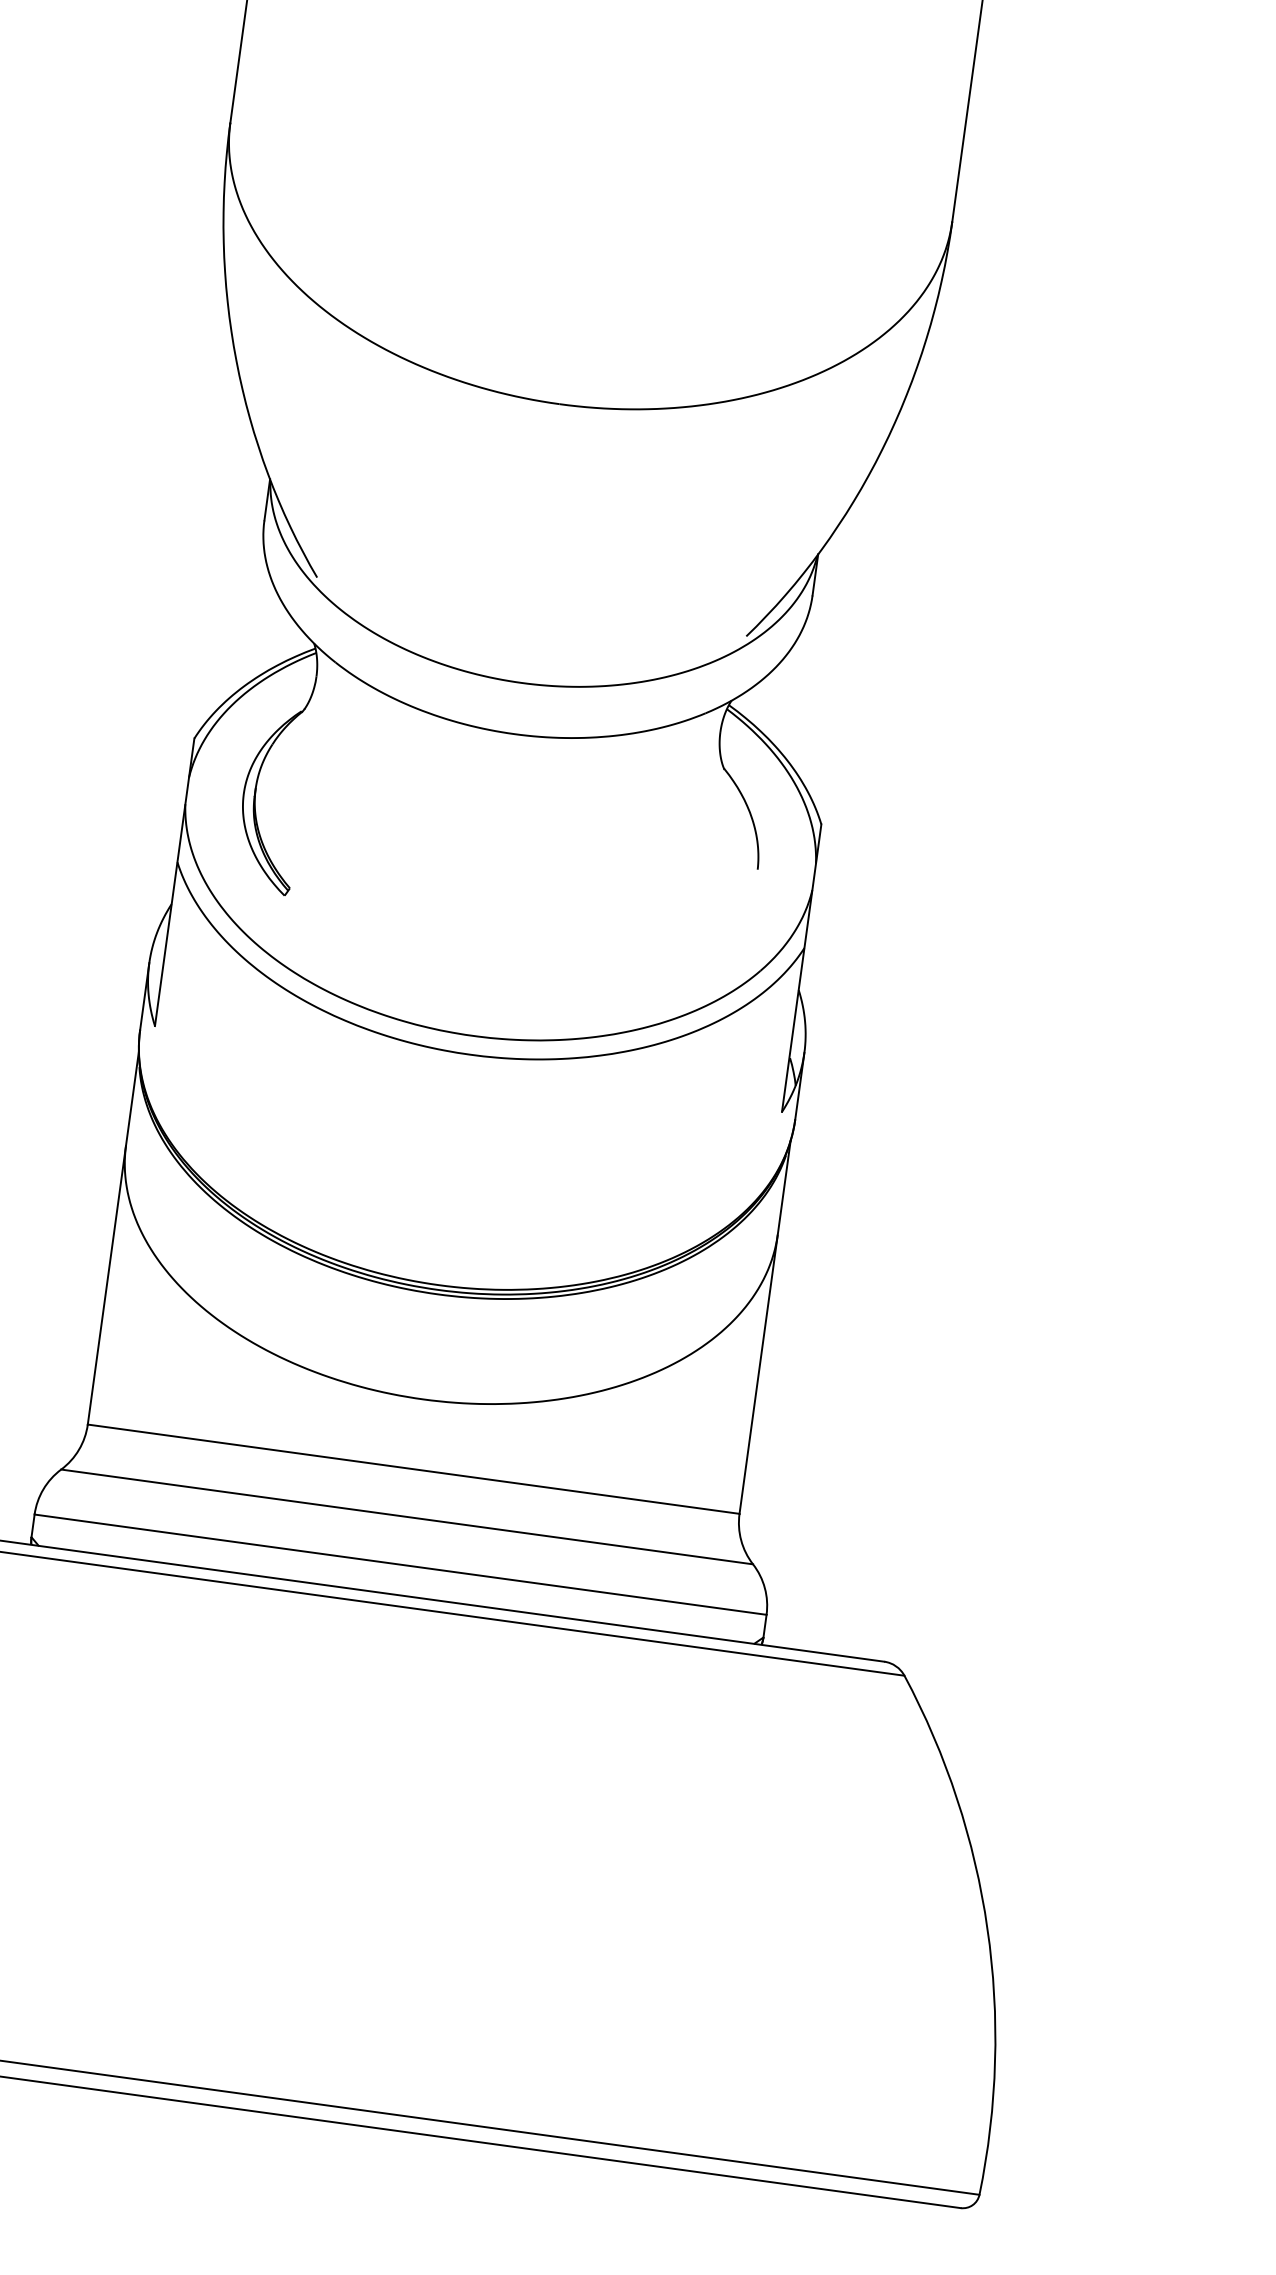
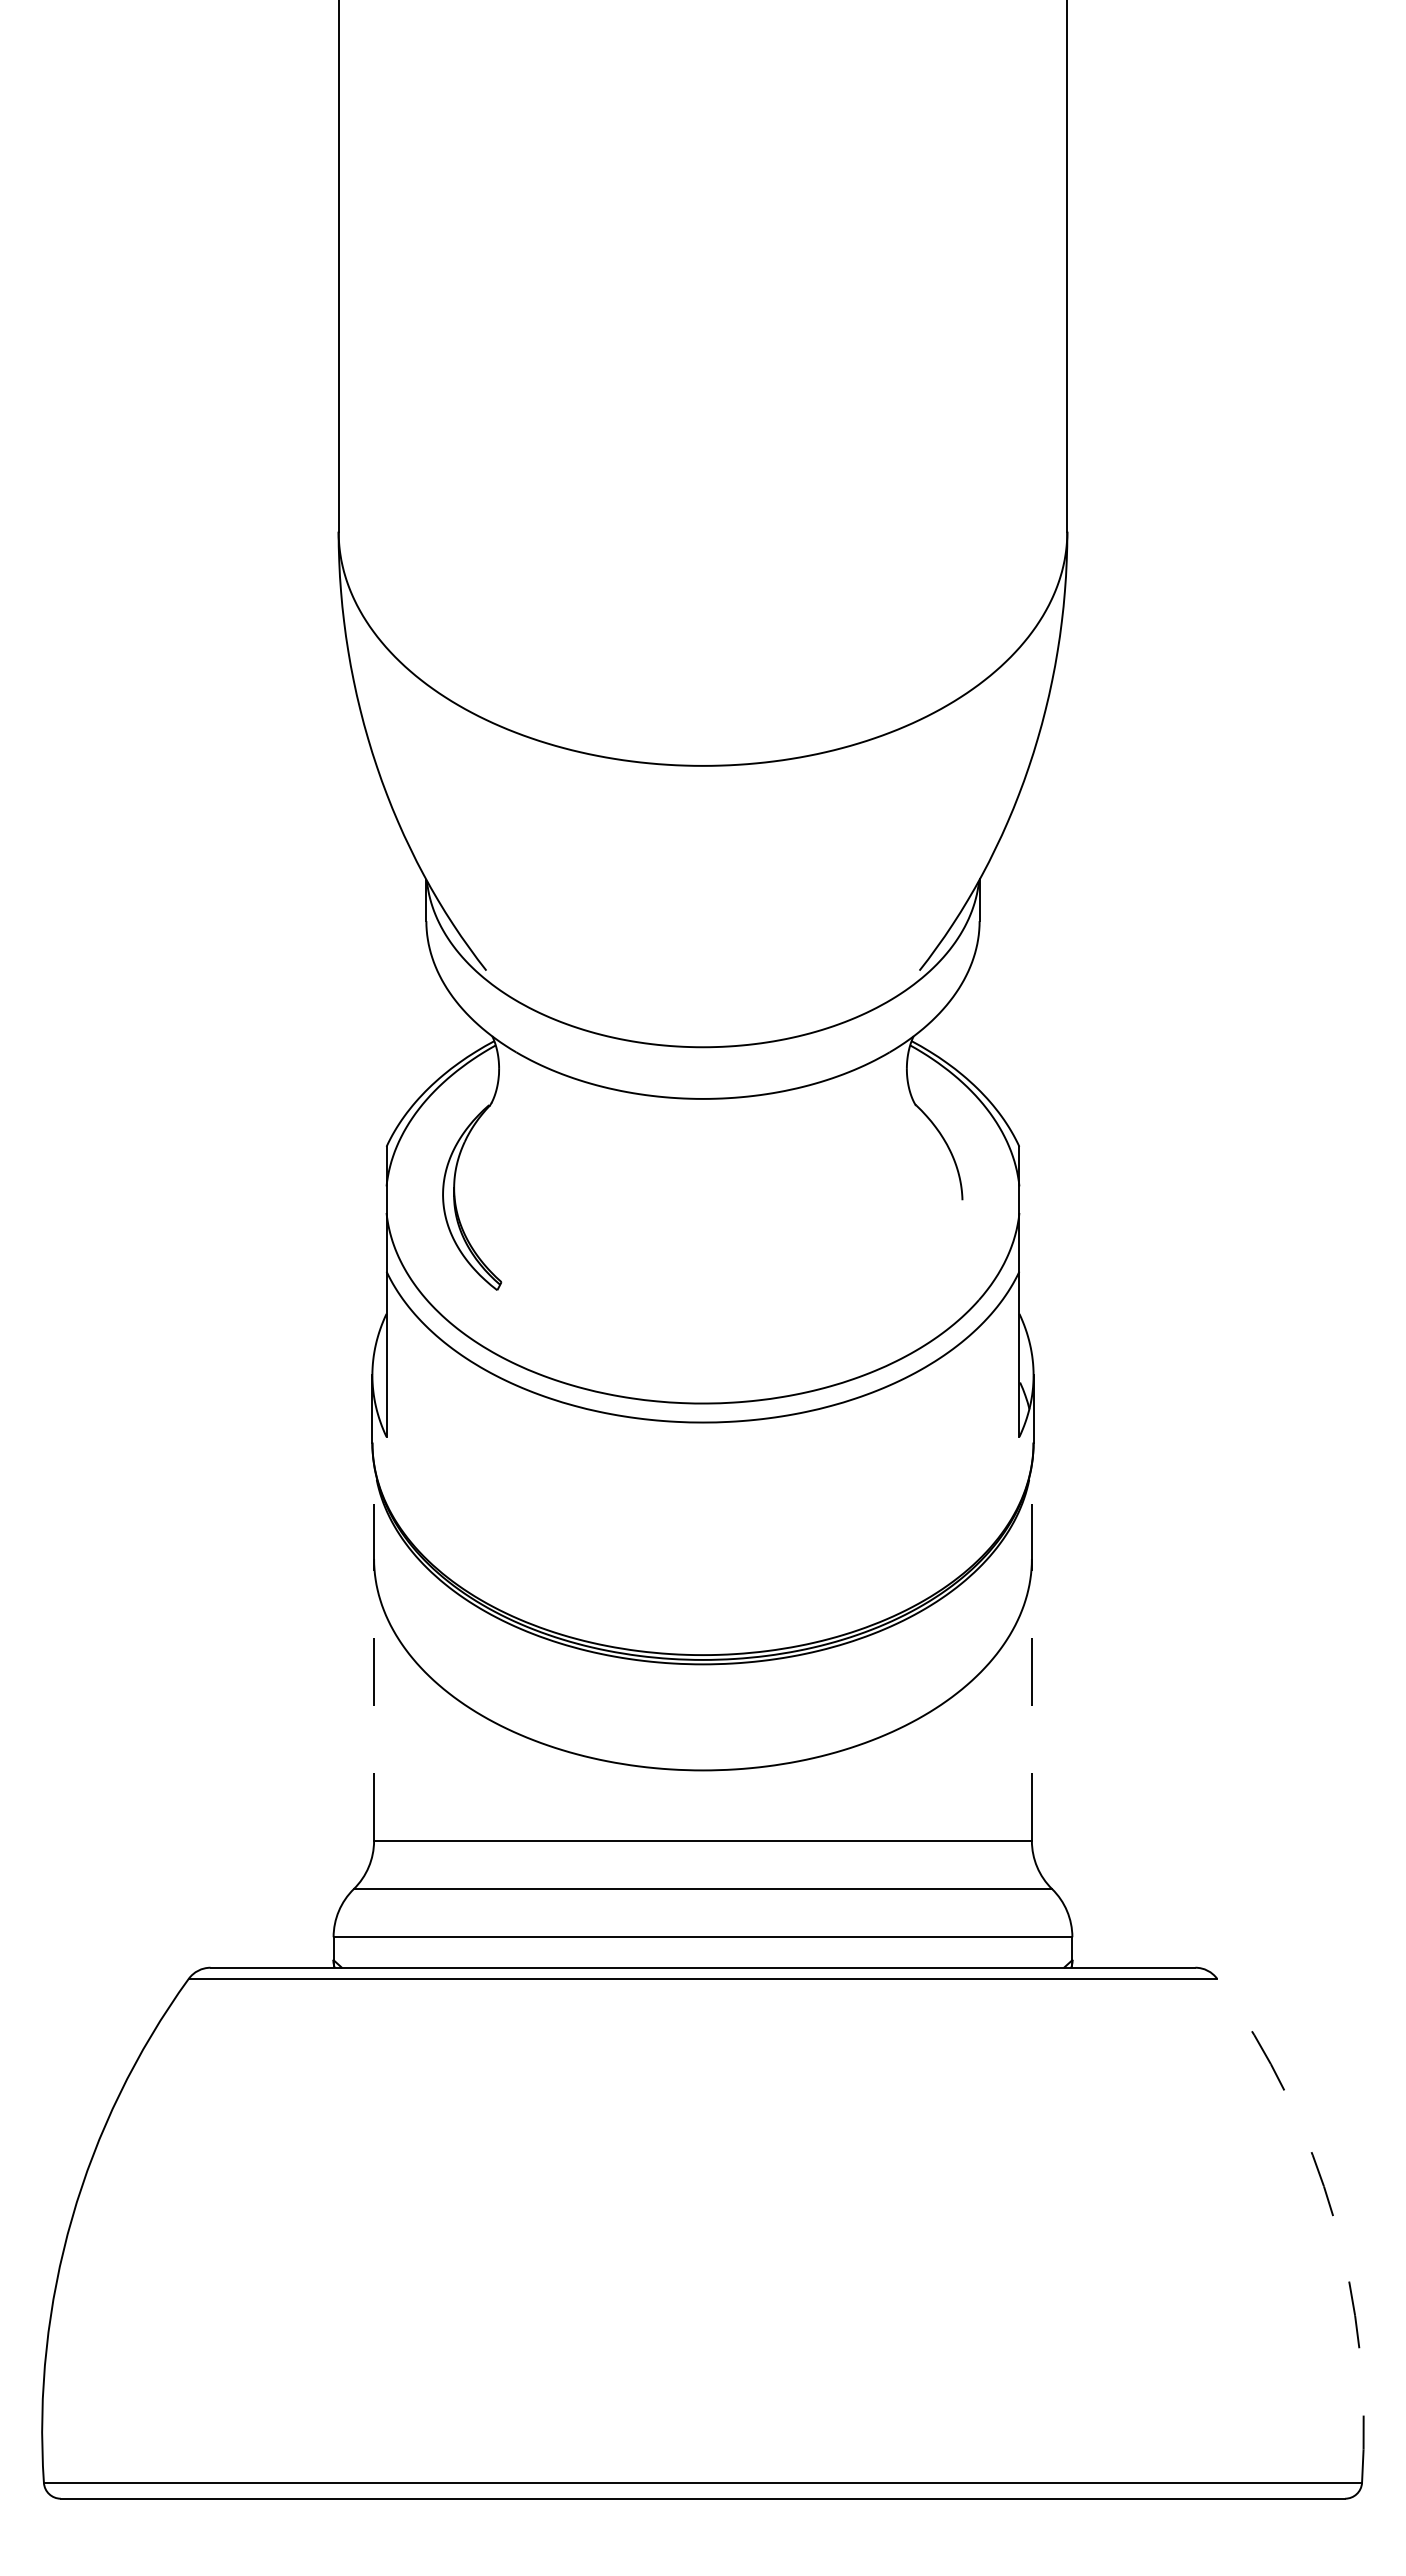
line: (113, 1237) -> (374, 1652), solid -> dashed
line: (764, 1327) -> (1031, 1652), solid -> dashed
arc: (987, 1928) -> (1333, 2218), solid -> dashed

